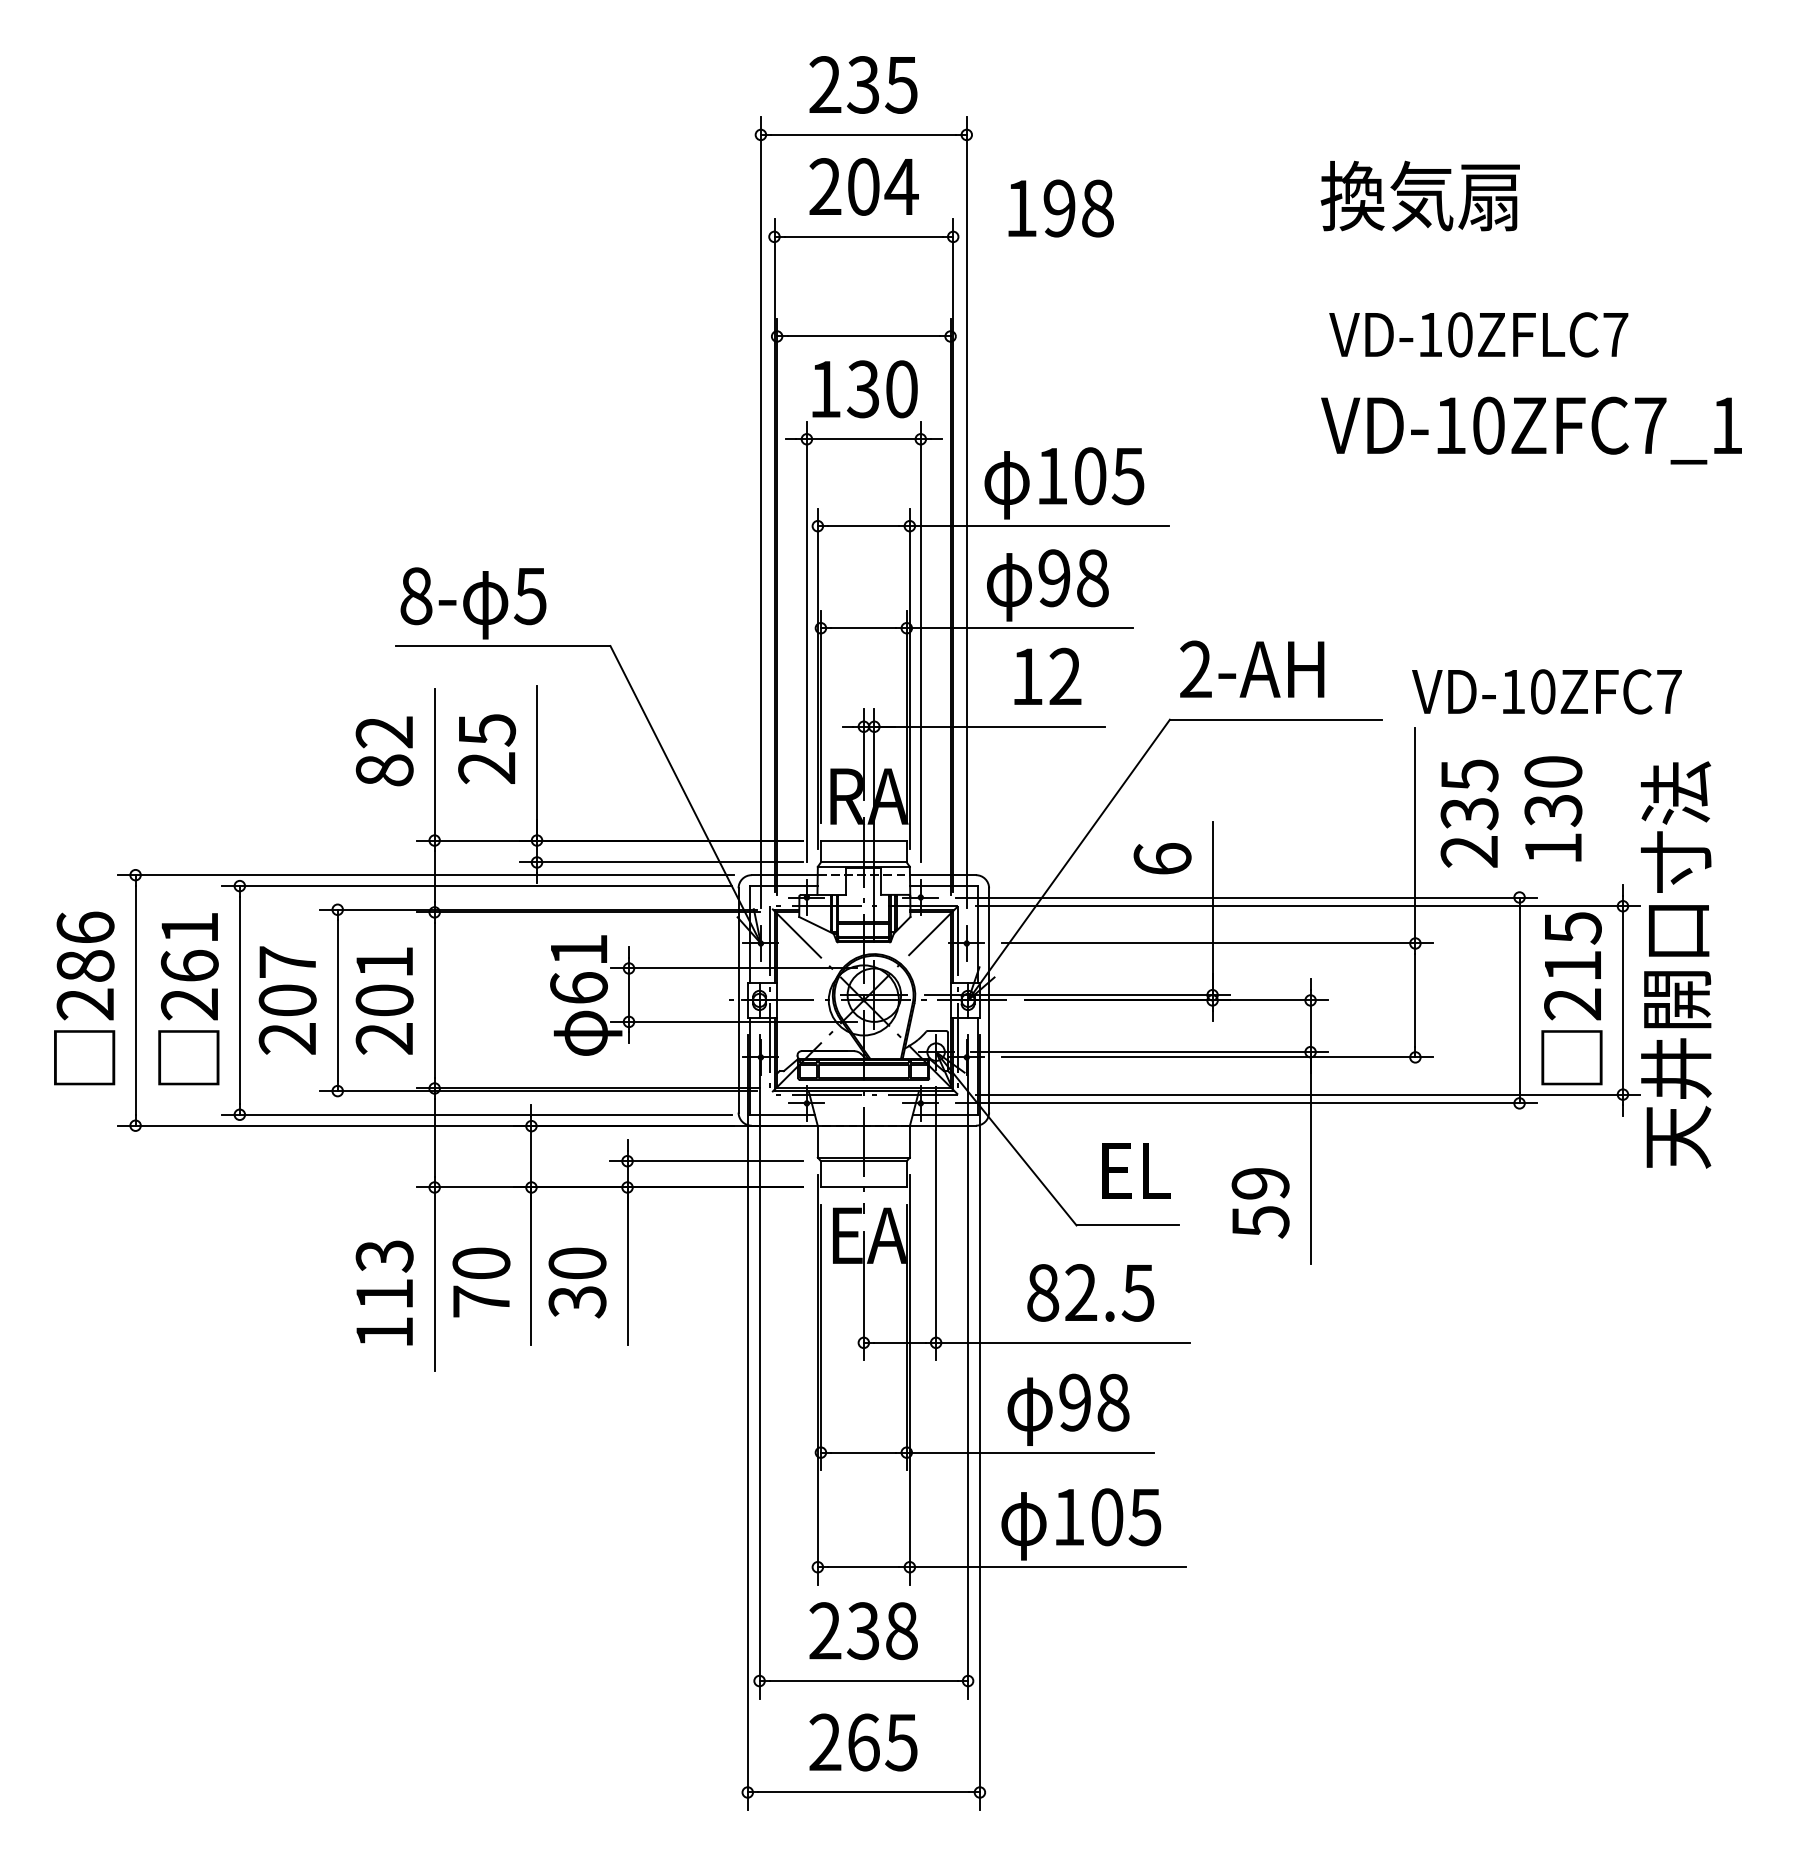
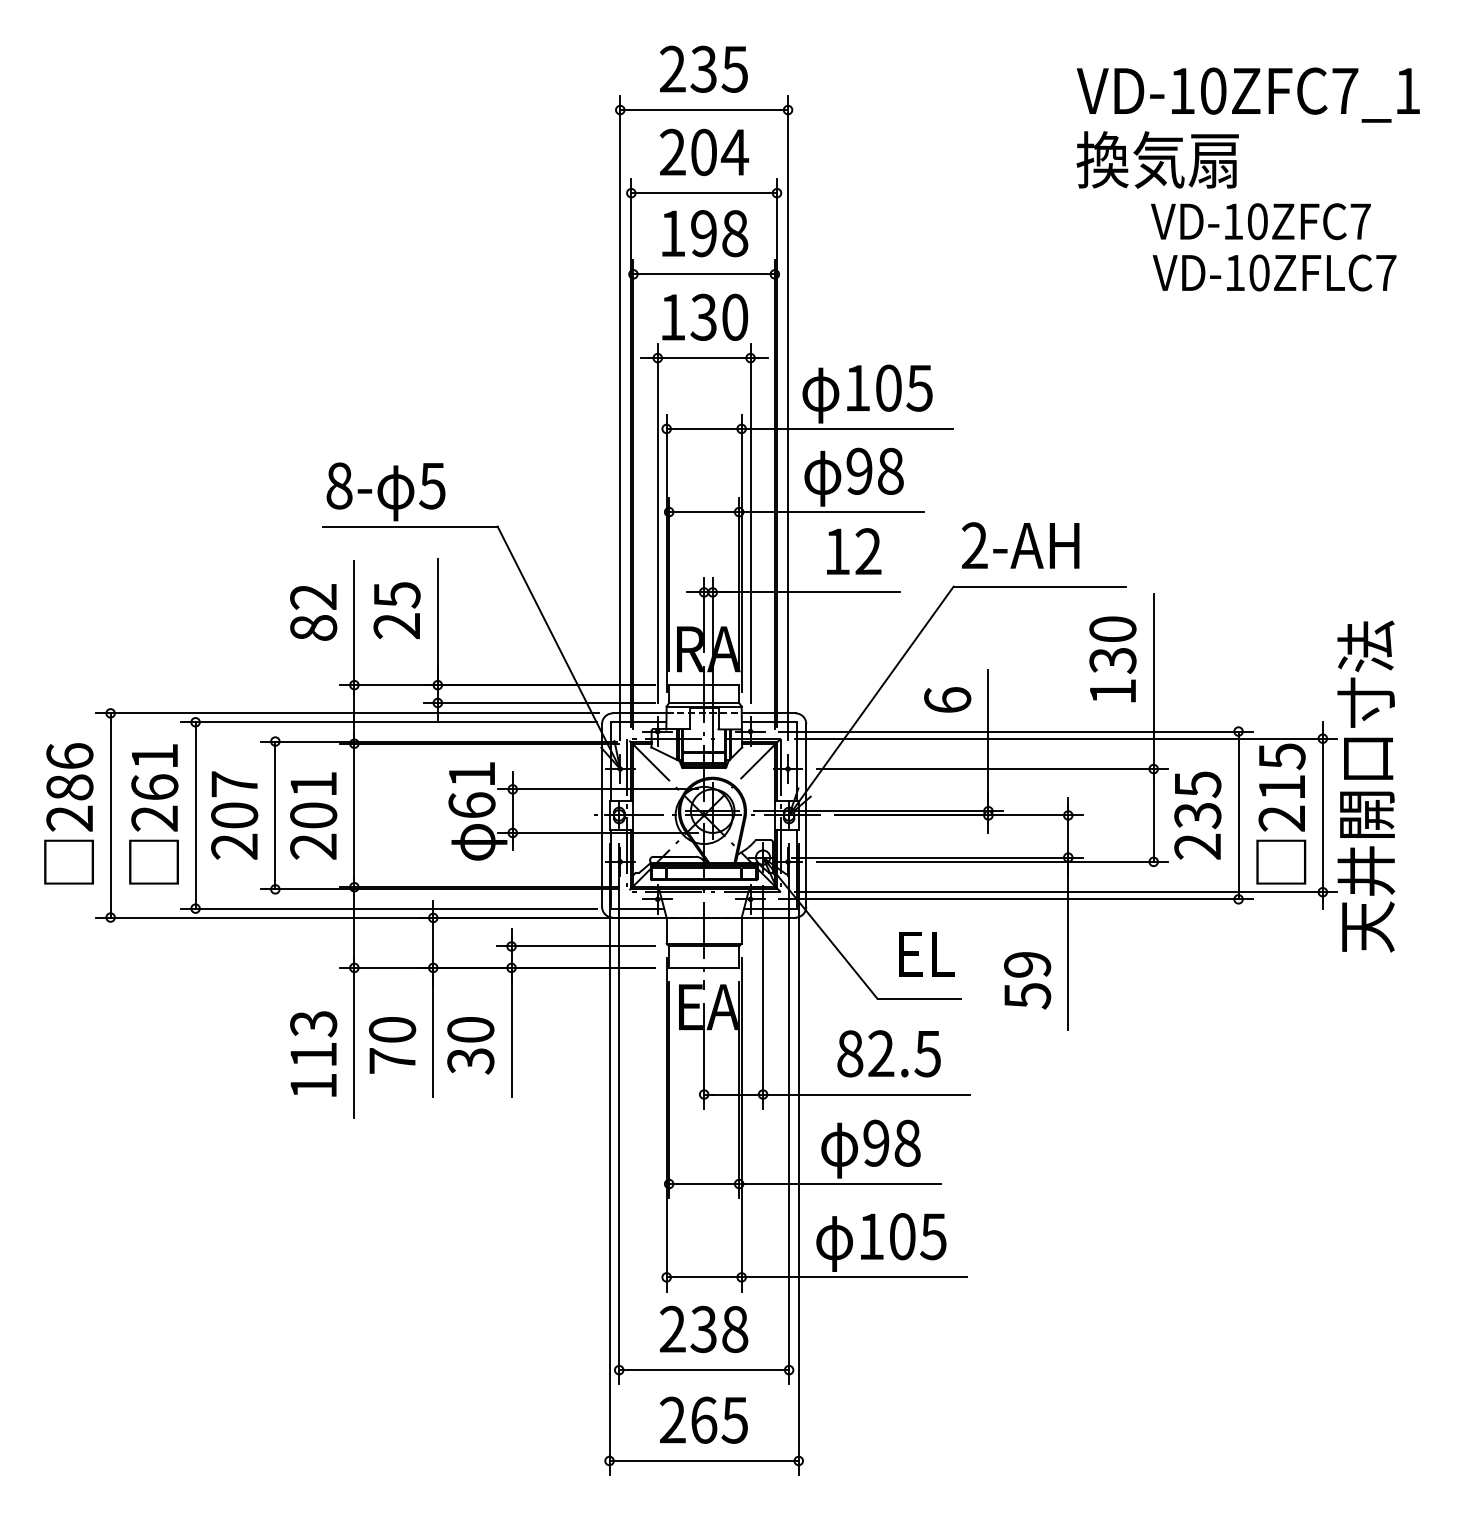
text: (1060, 208) -> (704, 233), moved
text: (1478, 334) -> (1274, 272), moved
text: (1531, 430) -> (1248, 95), moved
text: (1546, 691) -> (1260, 221), moved
text: (1553, 808) -> (1113, 659), moved
text: (1469, 813) -> (1197, 815), moved

